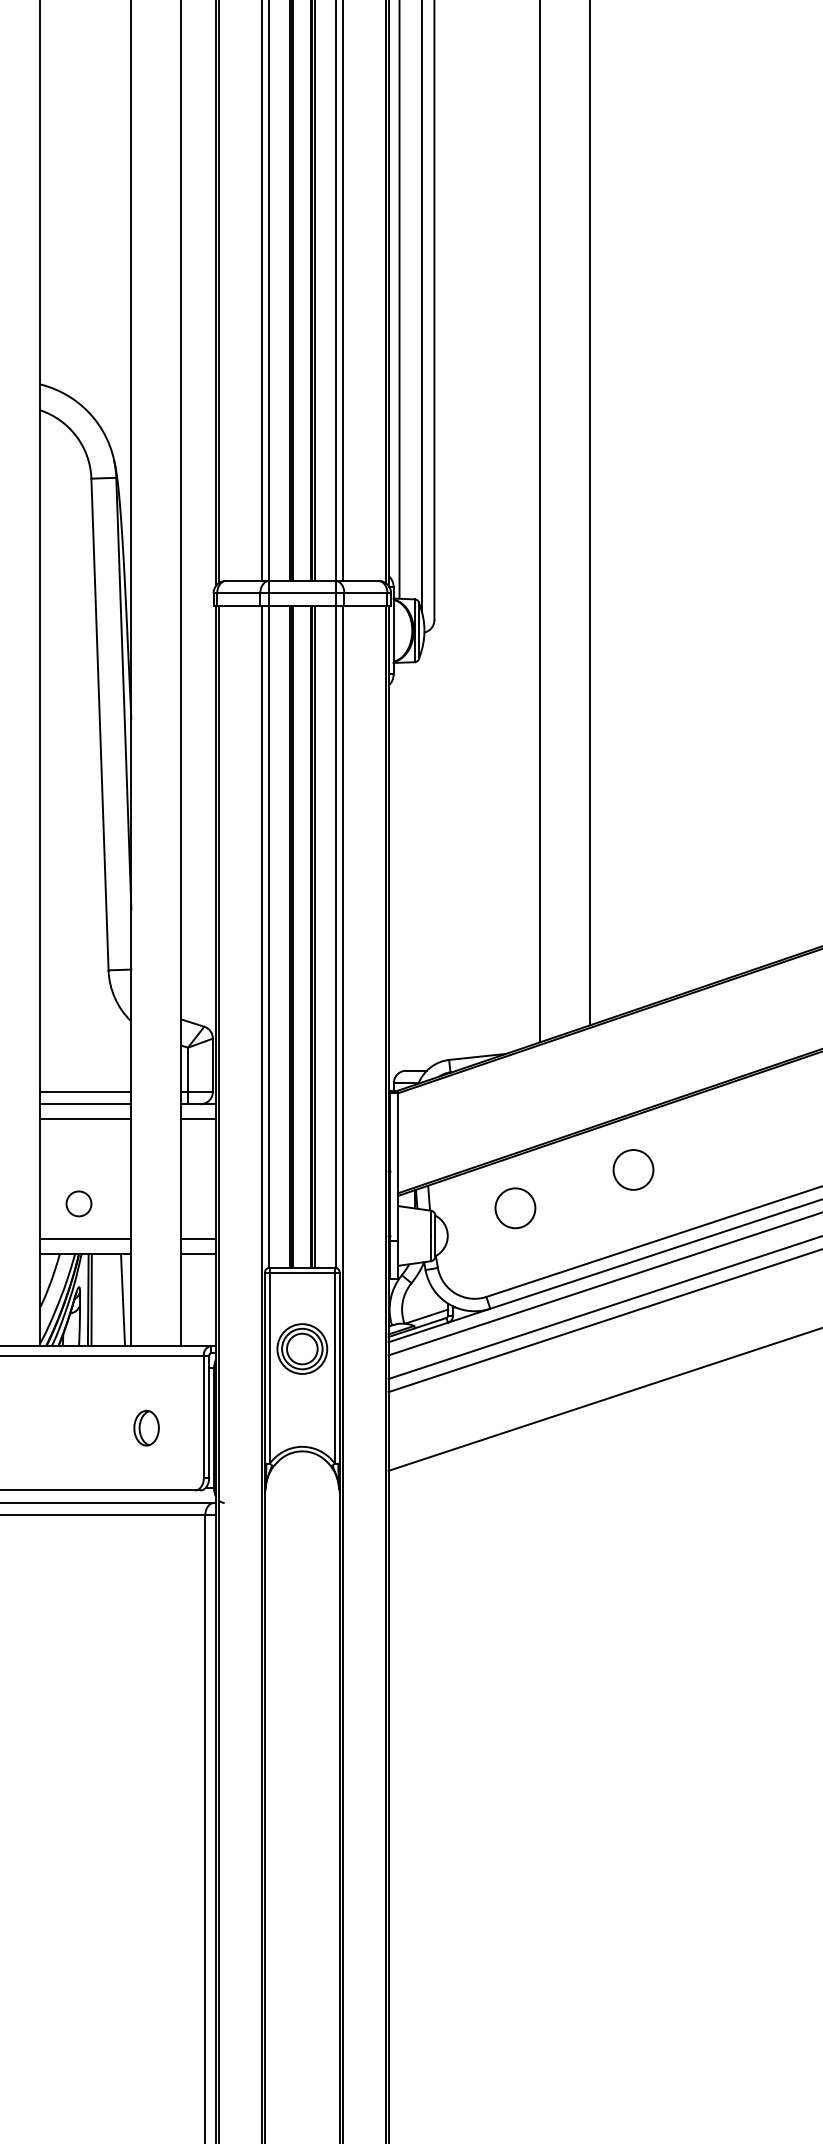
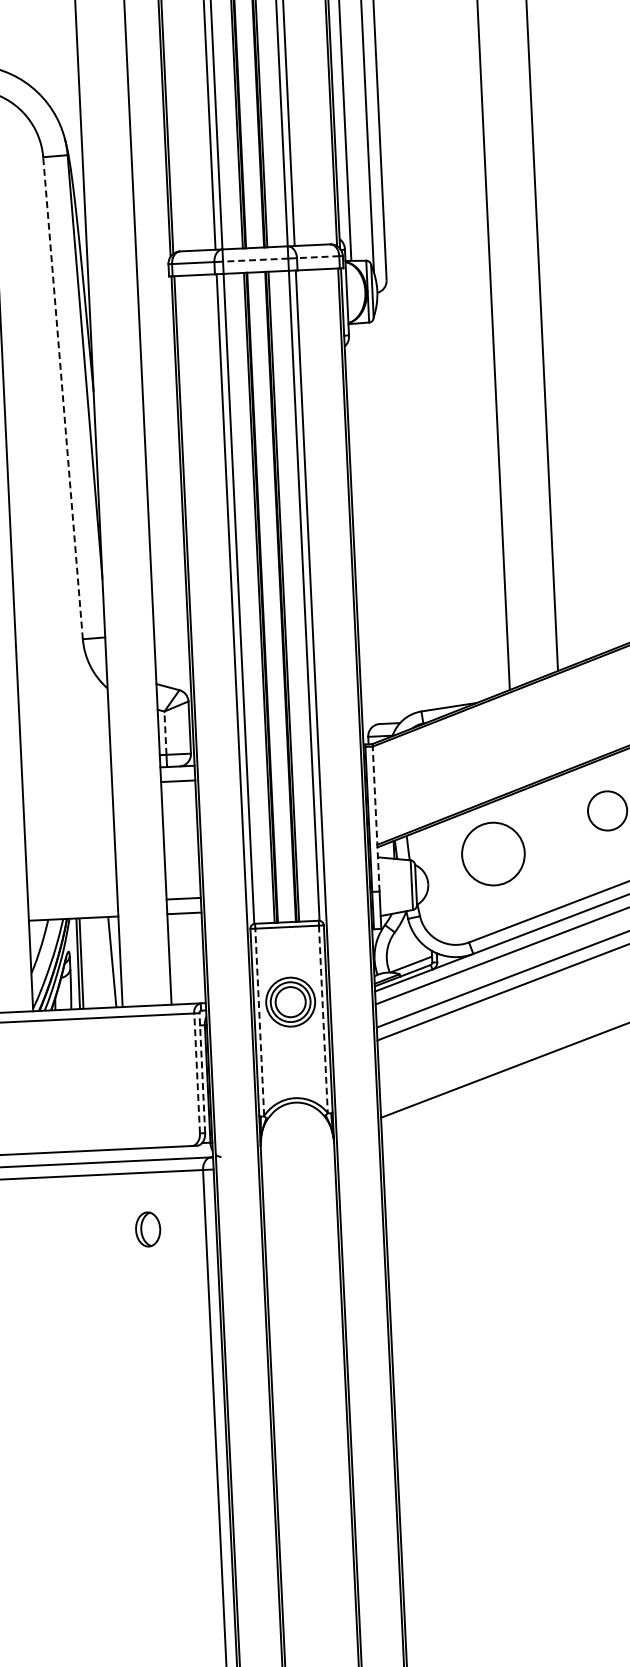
line: (301, 593) -> (254, 260), solid -> dashed
line: (365, 593) -> (317, 257), solid -> dashed
line: (99, 724) -> (62, 398), solid -> dashed
line: (188, 1069) -> (165, 732), solid -> dashed
line: (85, 1091) -> (65, 759), removed
line: (85, 1104) -> (66, 772), removed
line: (85, 1119) -> (67, 786), removed
line: (397, 1167) -> (375, 819), solid -> dashed
circle: (78, 1203) -> (64, 869), removed
circle: (515, 1208) -> (493, 854), size x1.6
line: (85, 1238) -> (72, 903), removed
line: (269, 1367) -> (259, 1021), solid -> dashed
line: (334, 1368) -> (323, 1019), solid -> dashed
line: (203, 1416) -> (196, 1072), solid -> dashed
line: (209, 1416) -> (202, 1072), solid -> dashed
part: (146, 1427) -> (147, 1228), moved

